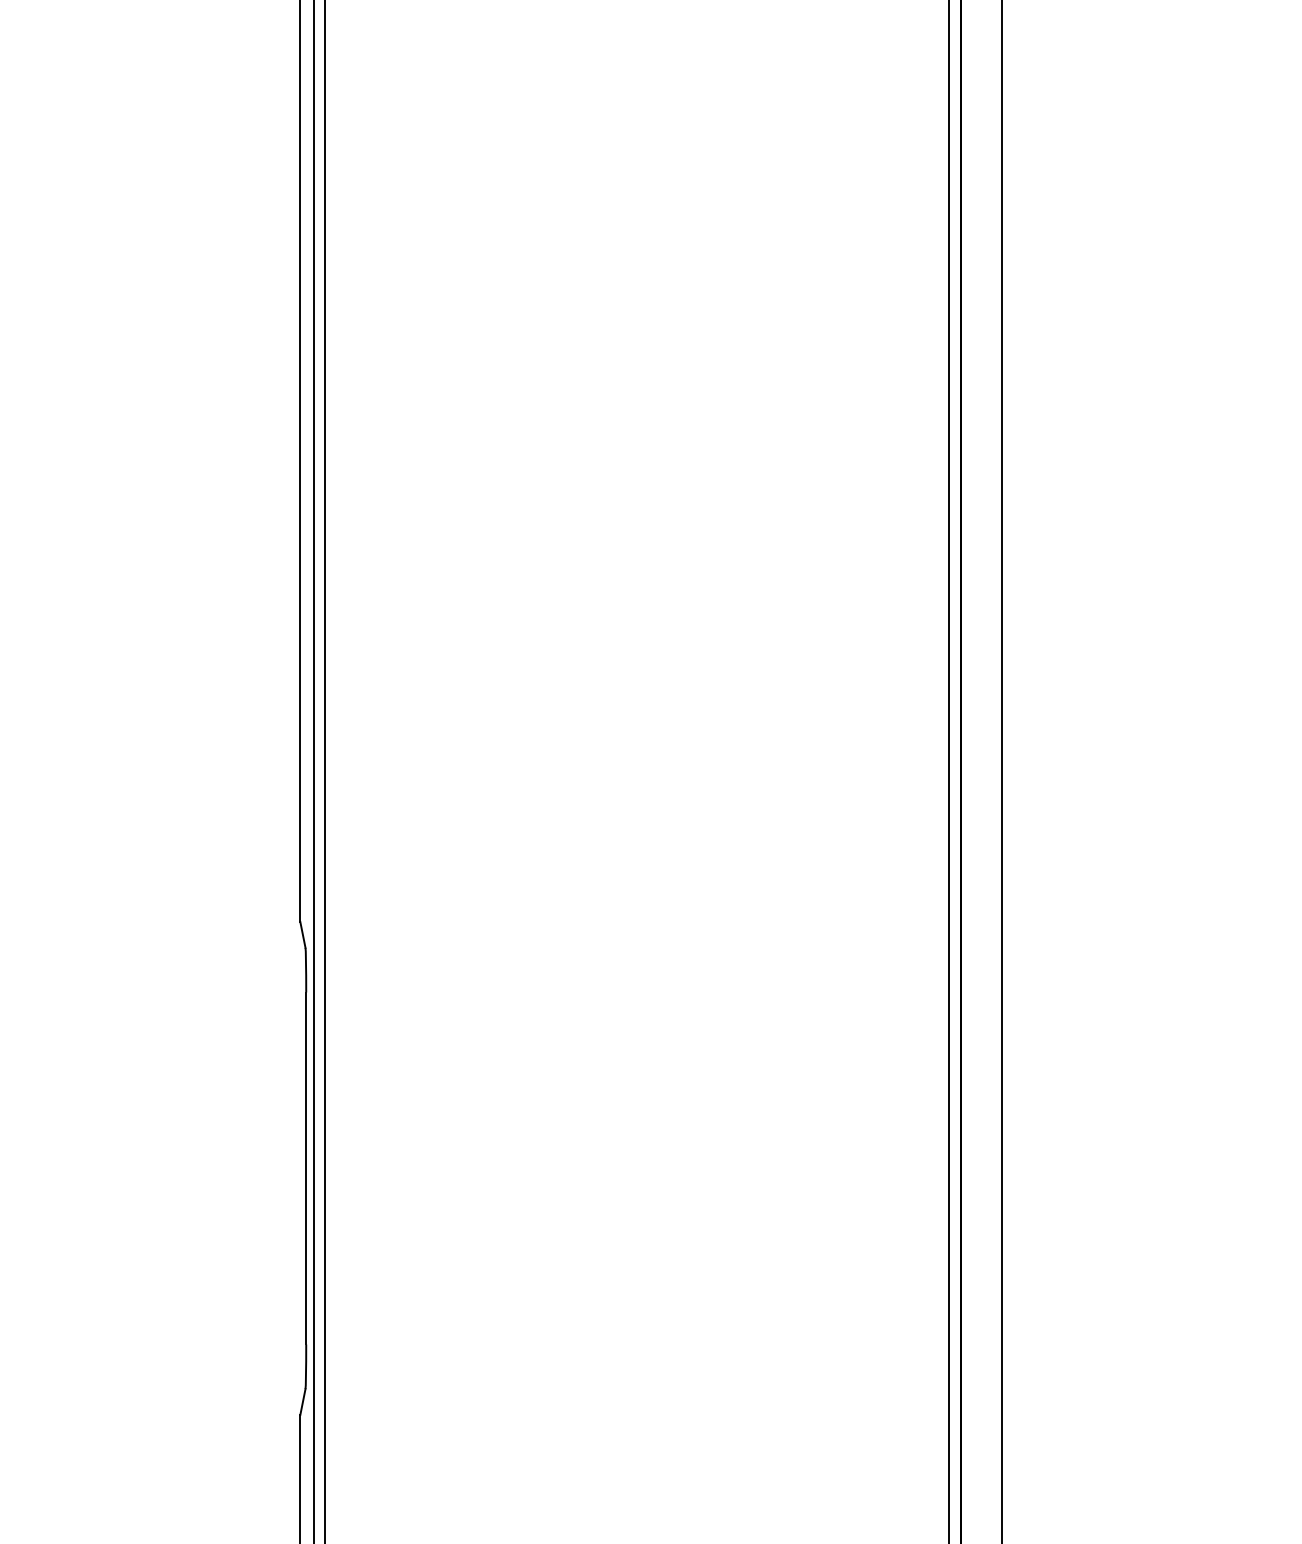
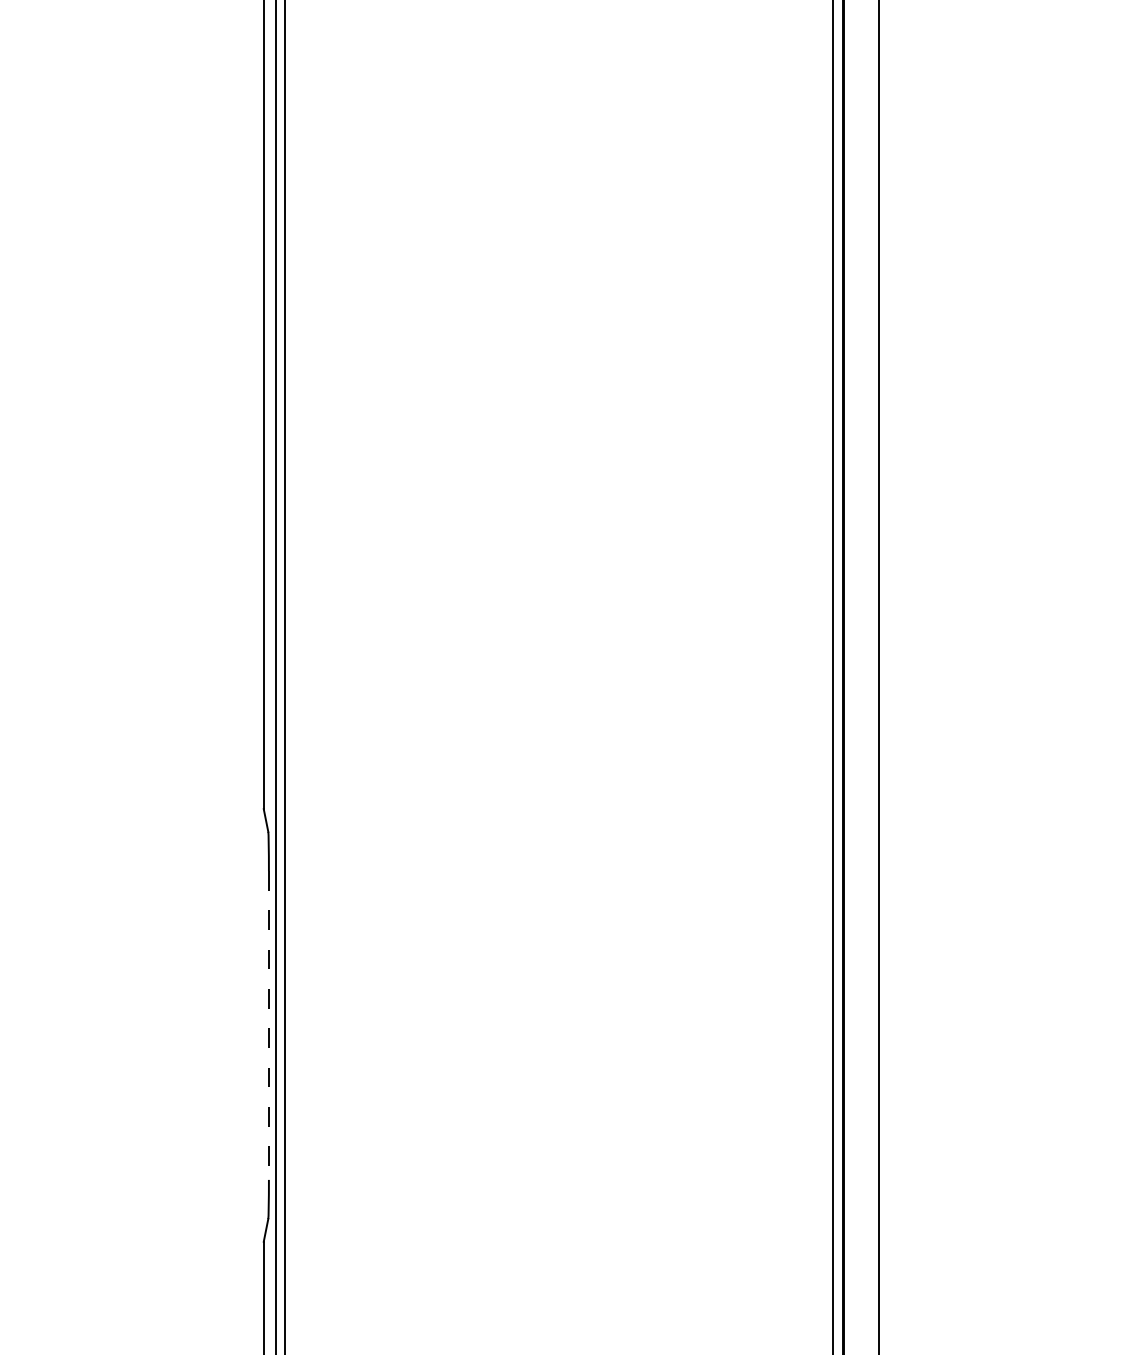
line: (306, 1168) -> (269, 1025), solid -> dashed

